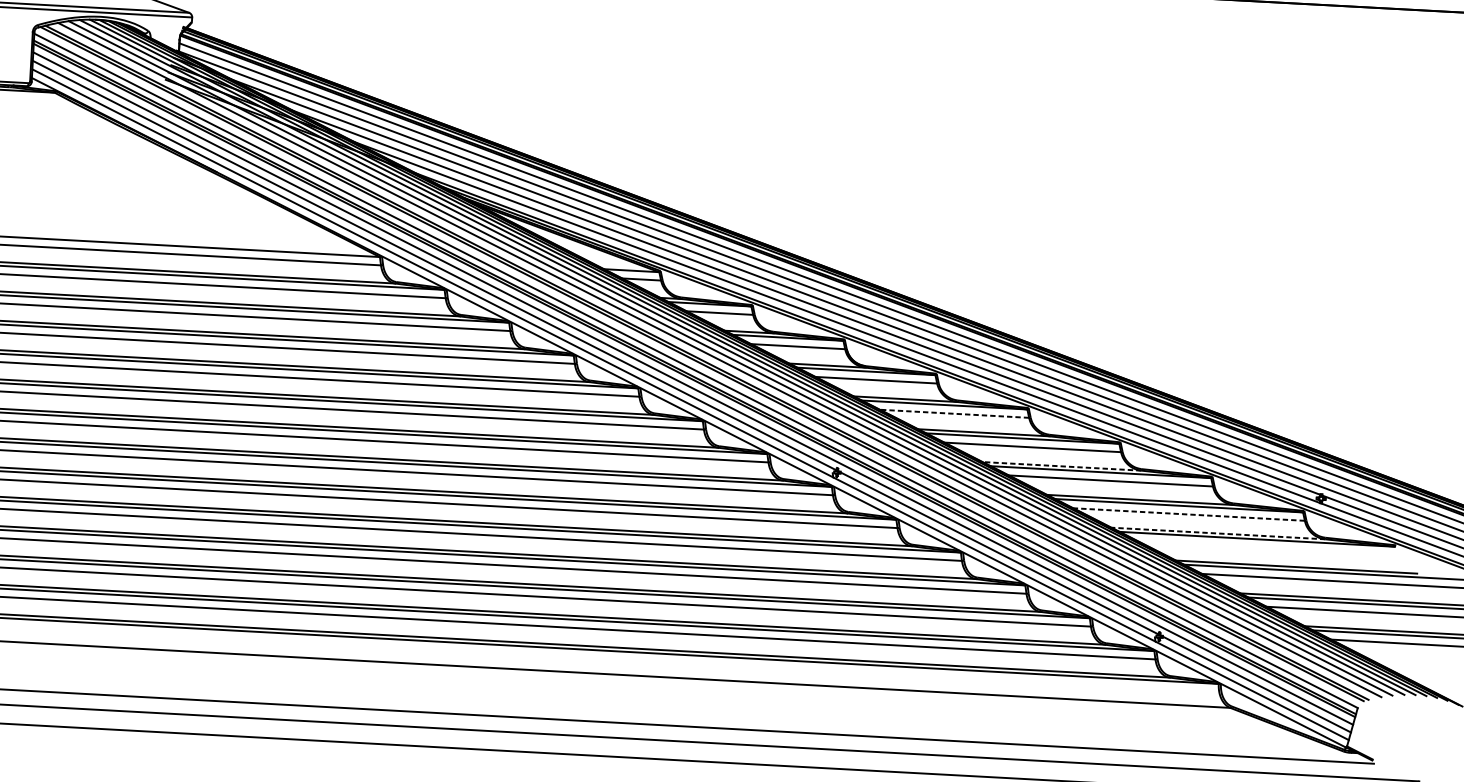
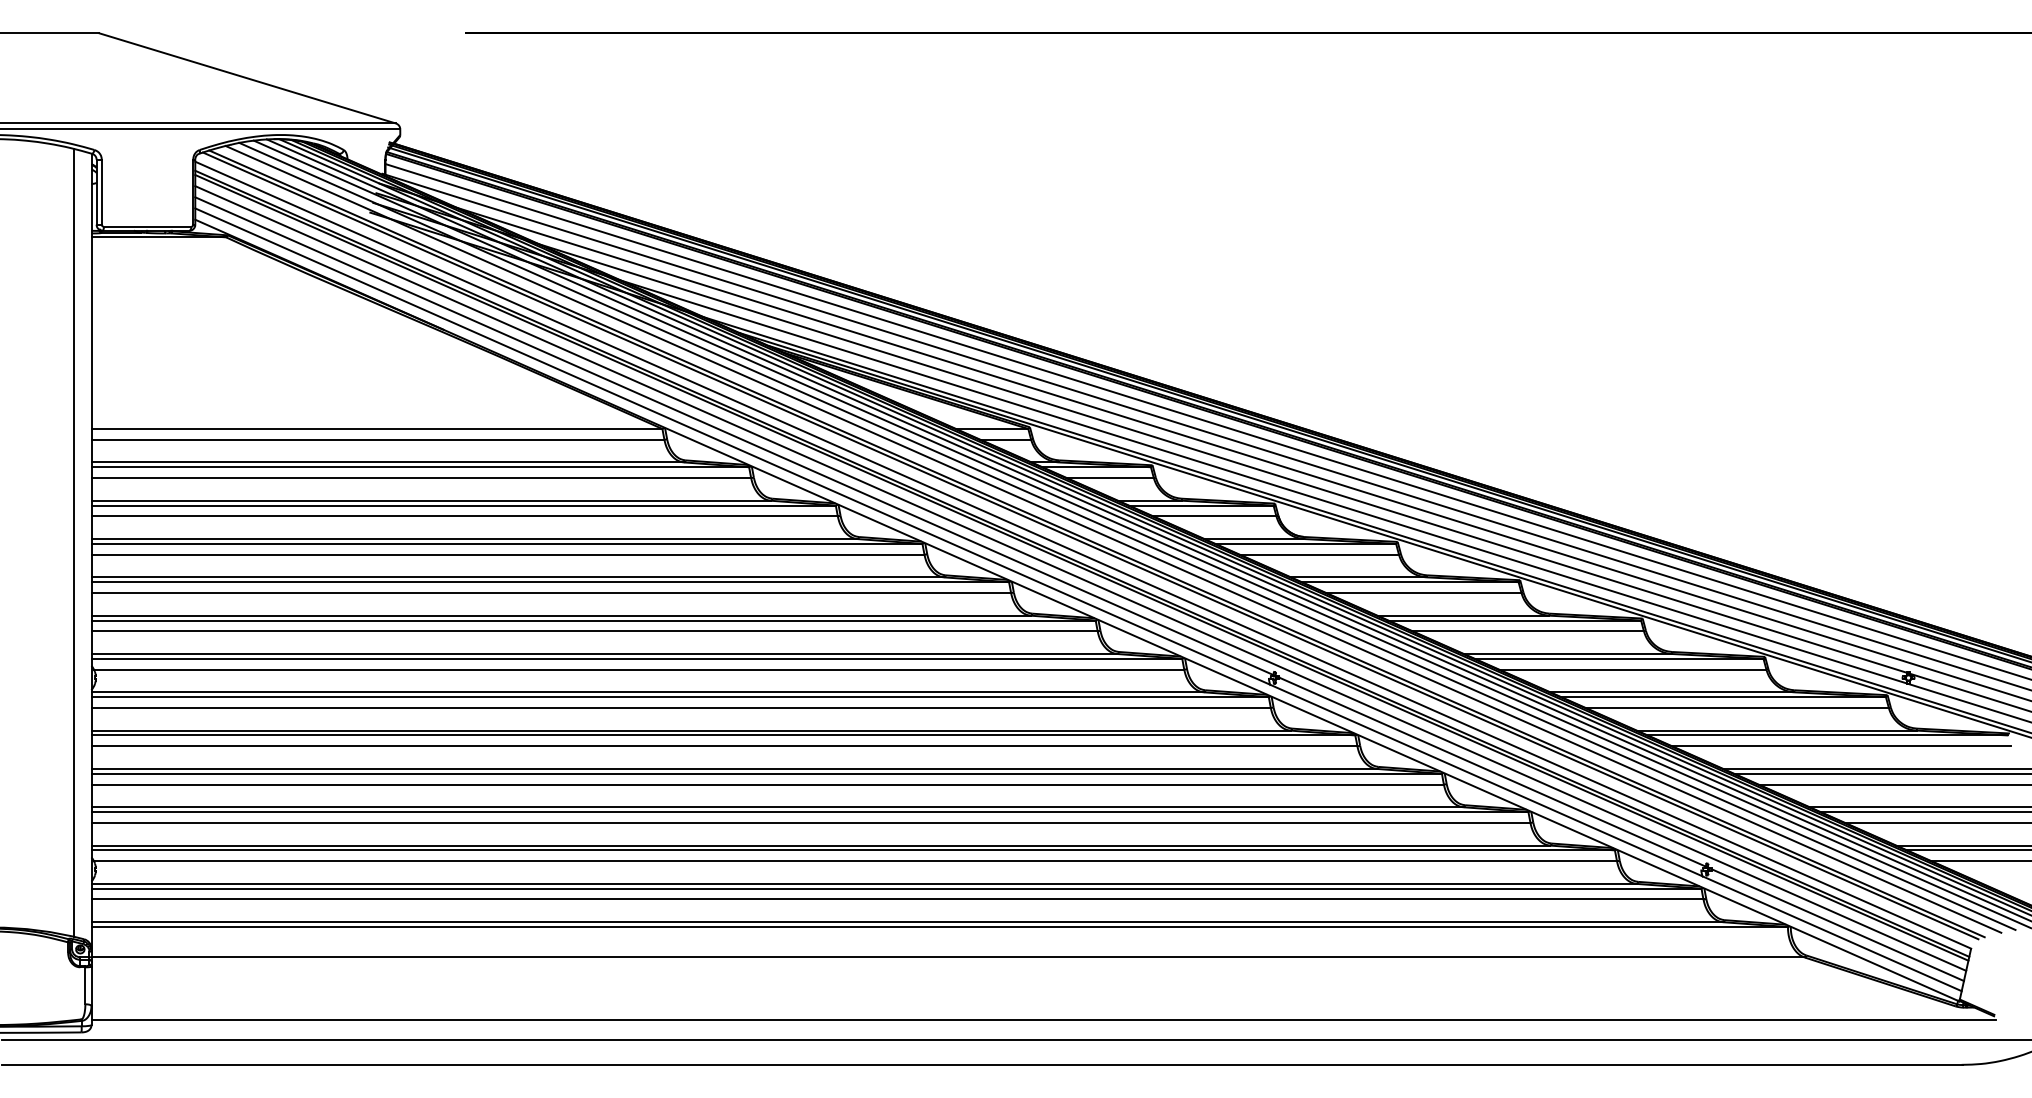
line: (954, 413) -> (1423, 592), dashed -> solid
line: (1061, 466) -> (1567, 654), dashed -> solid
line: (1189, 514) -> (1737, 707), dashed -> solid
line: (1218, 533) -> (1776, 730), dashed -> solid
line: (1267, 548) -> (1841, 746), added

